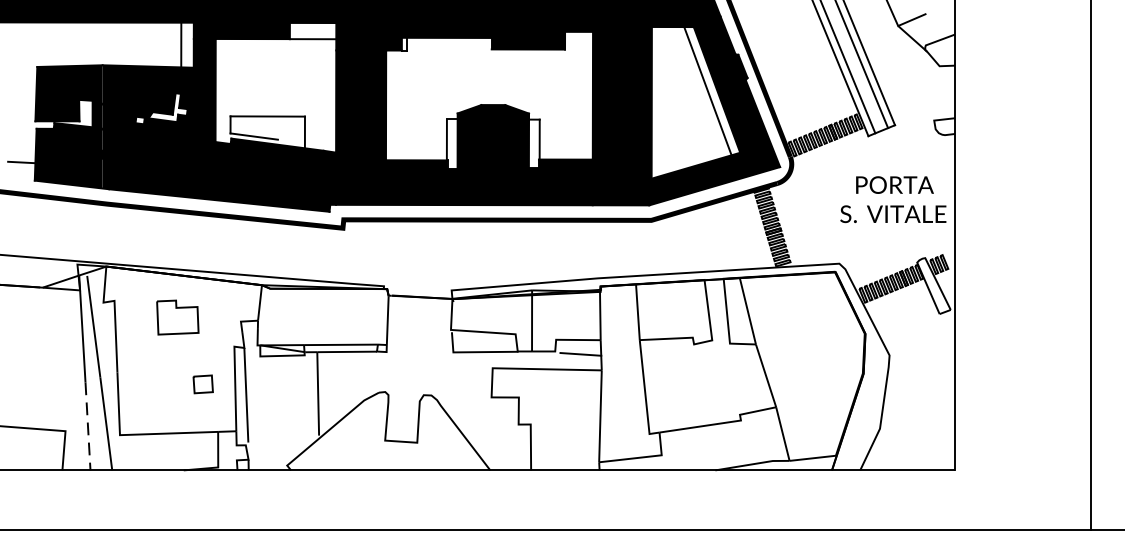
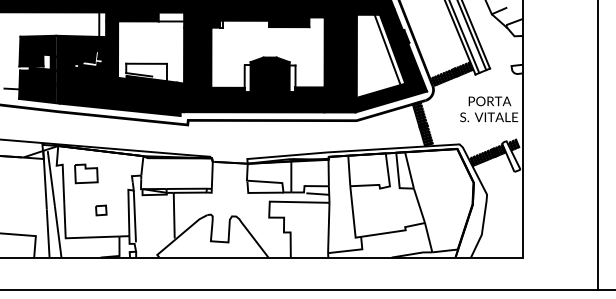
part: (178, 316) -> (86, 173), moved
part: (203, 384) -> (101, 210), moved
line: (88, 426) -> (48, 233), dashed -> solid

